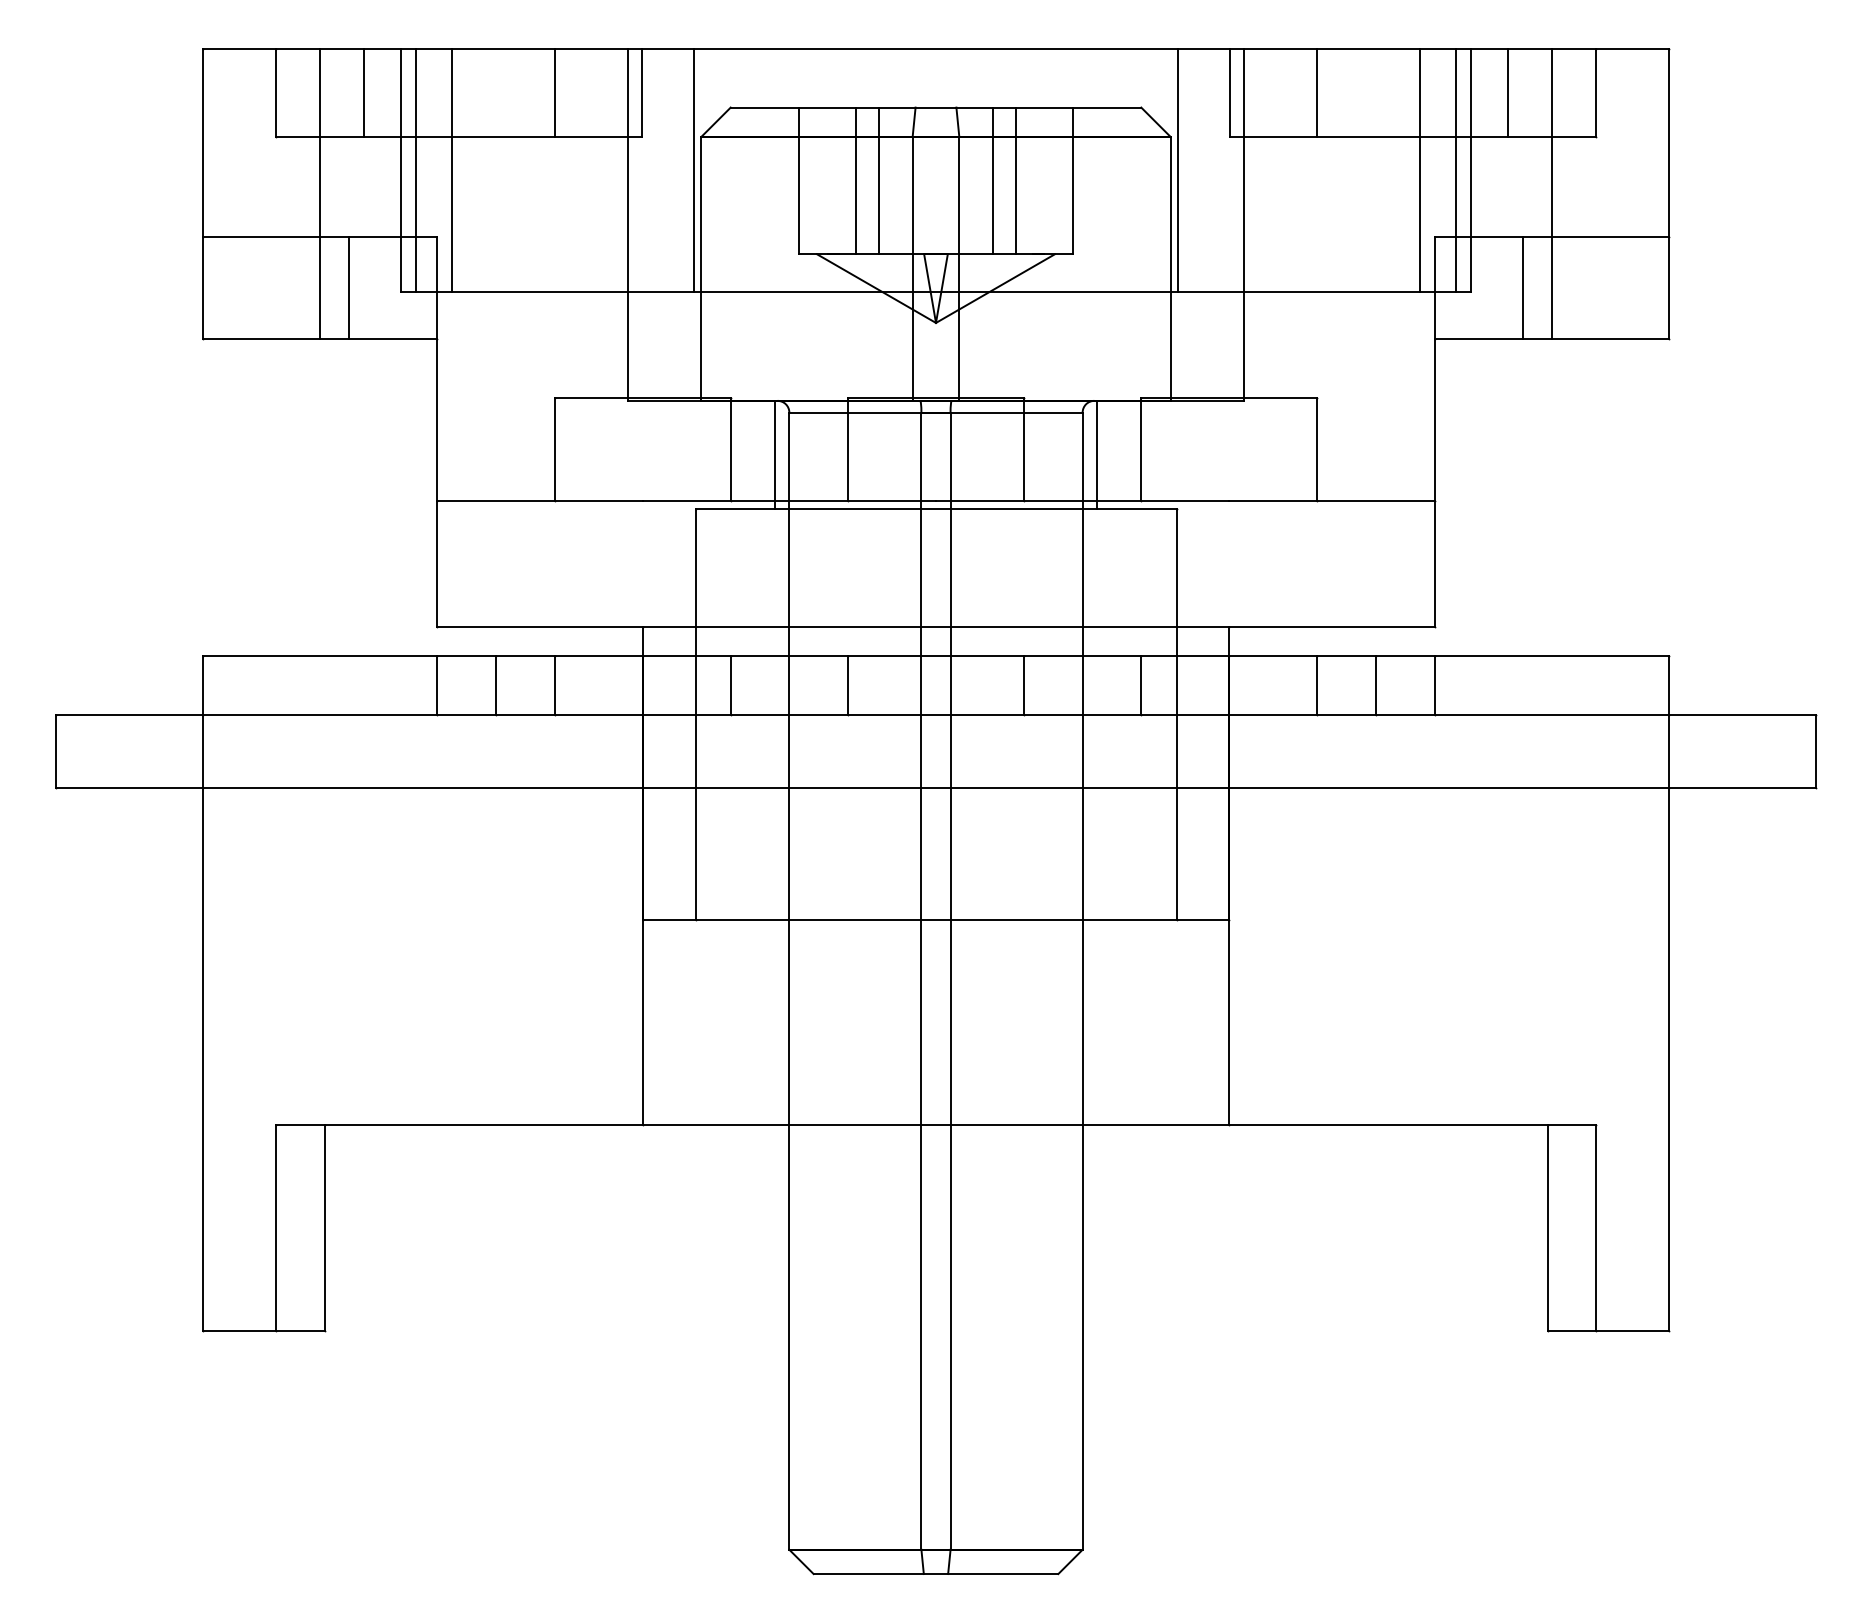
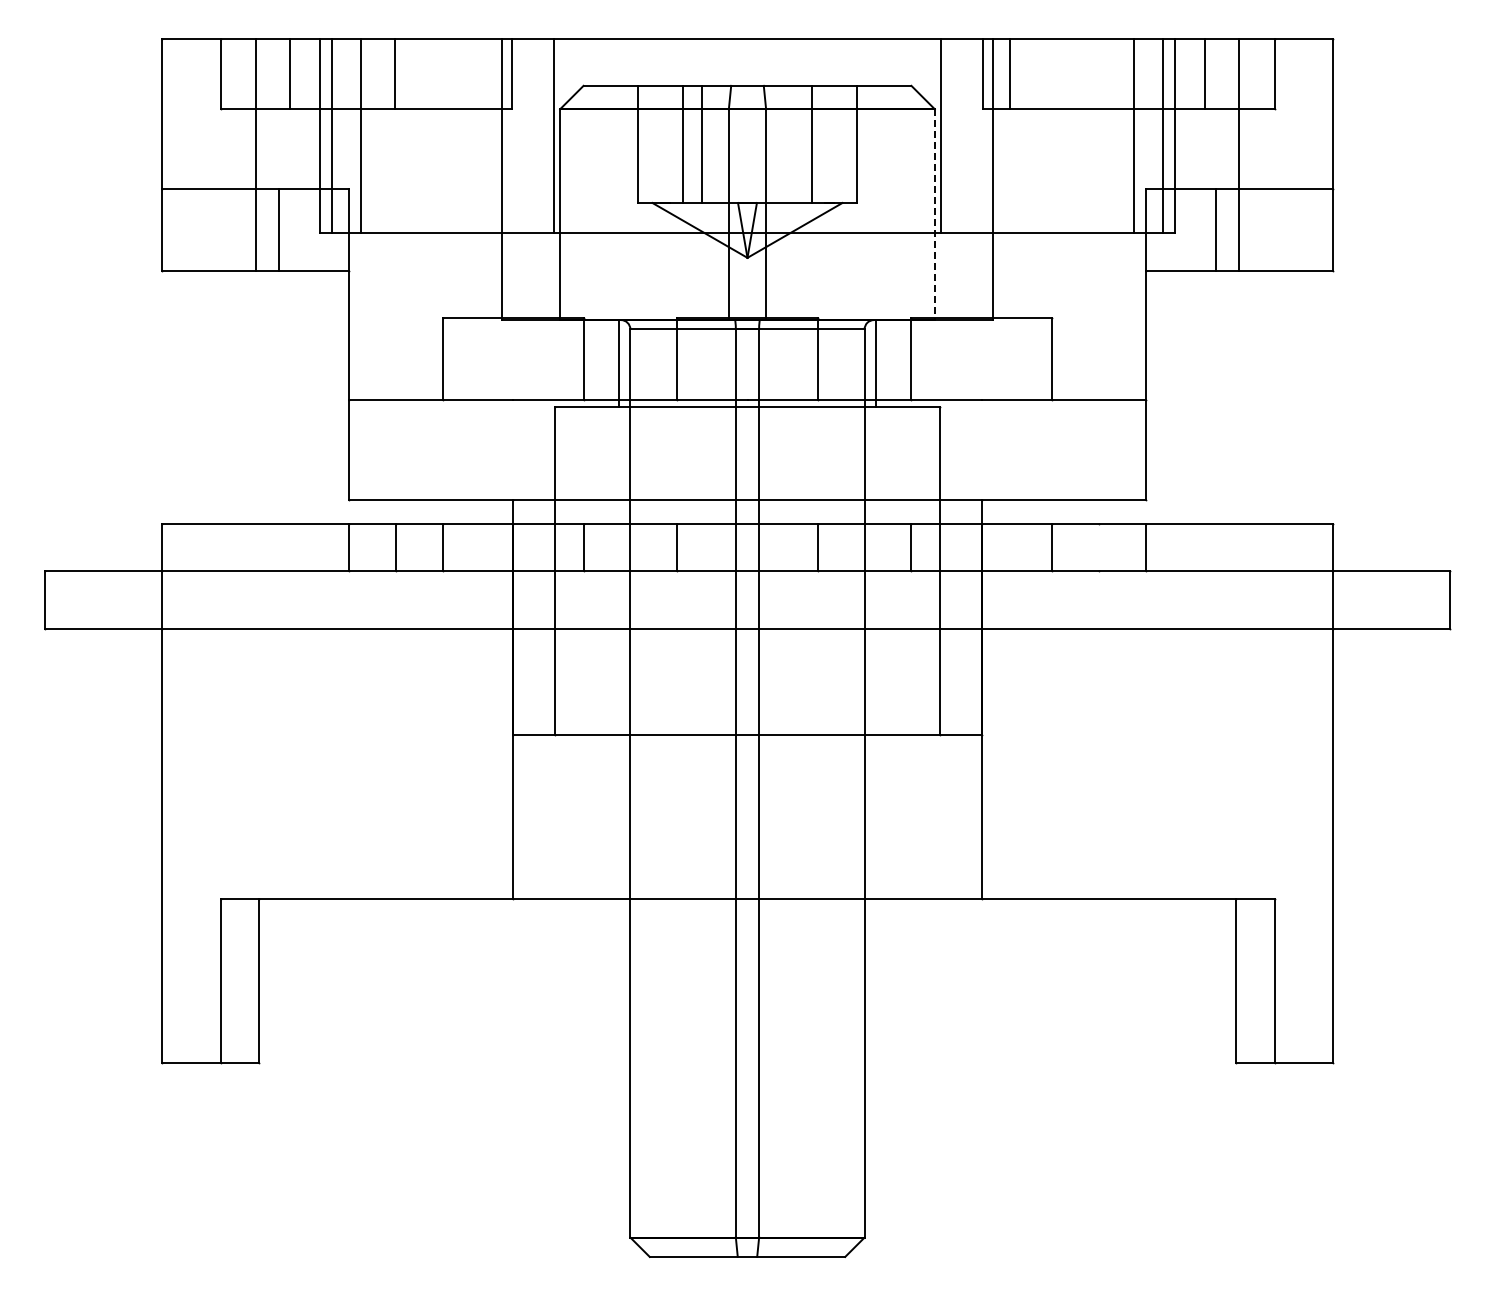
line: (555, 93) -> (395, 74), moved
line: (1316, 93) -> (1009, 74), moved
line: (992, 179) -> (792, 143), removed
line: (1170, 269) -> (934, 215), solid -> dashed
line: (1375, 684) -> (1098, 546), removed

